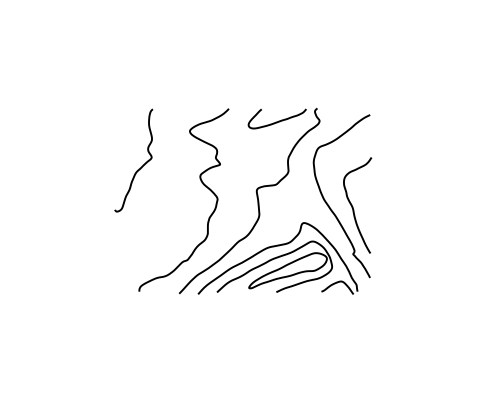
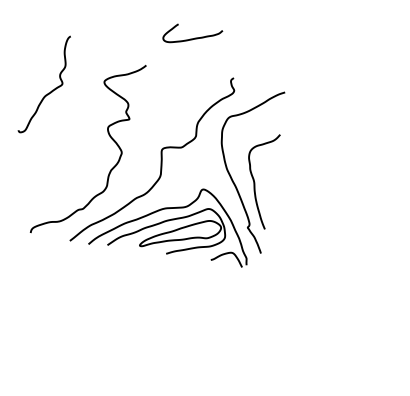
curve: (278, 120) -> (193, 37), moved
curve: (137, 169) -> (46, 93), moved

